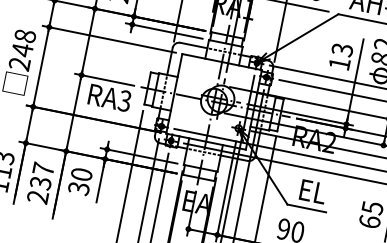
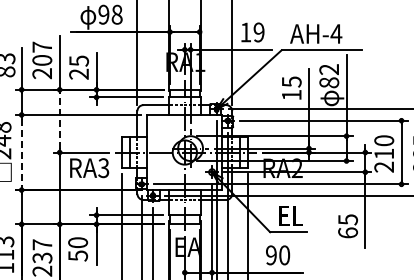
line: (87, 42) -> (59, 121), solid -> dashed
text: (342, 49) -> (291, 81), 13 -> 15
line: (41, 66) -> (21, 152), solid -> dashed
text: (78, 188) -> (77, 255), 30 -> 50

